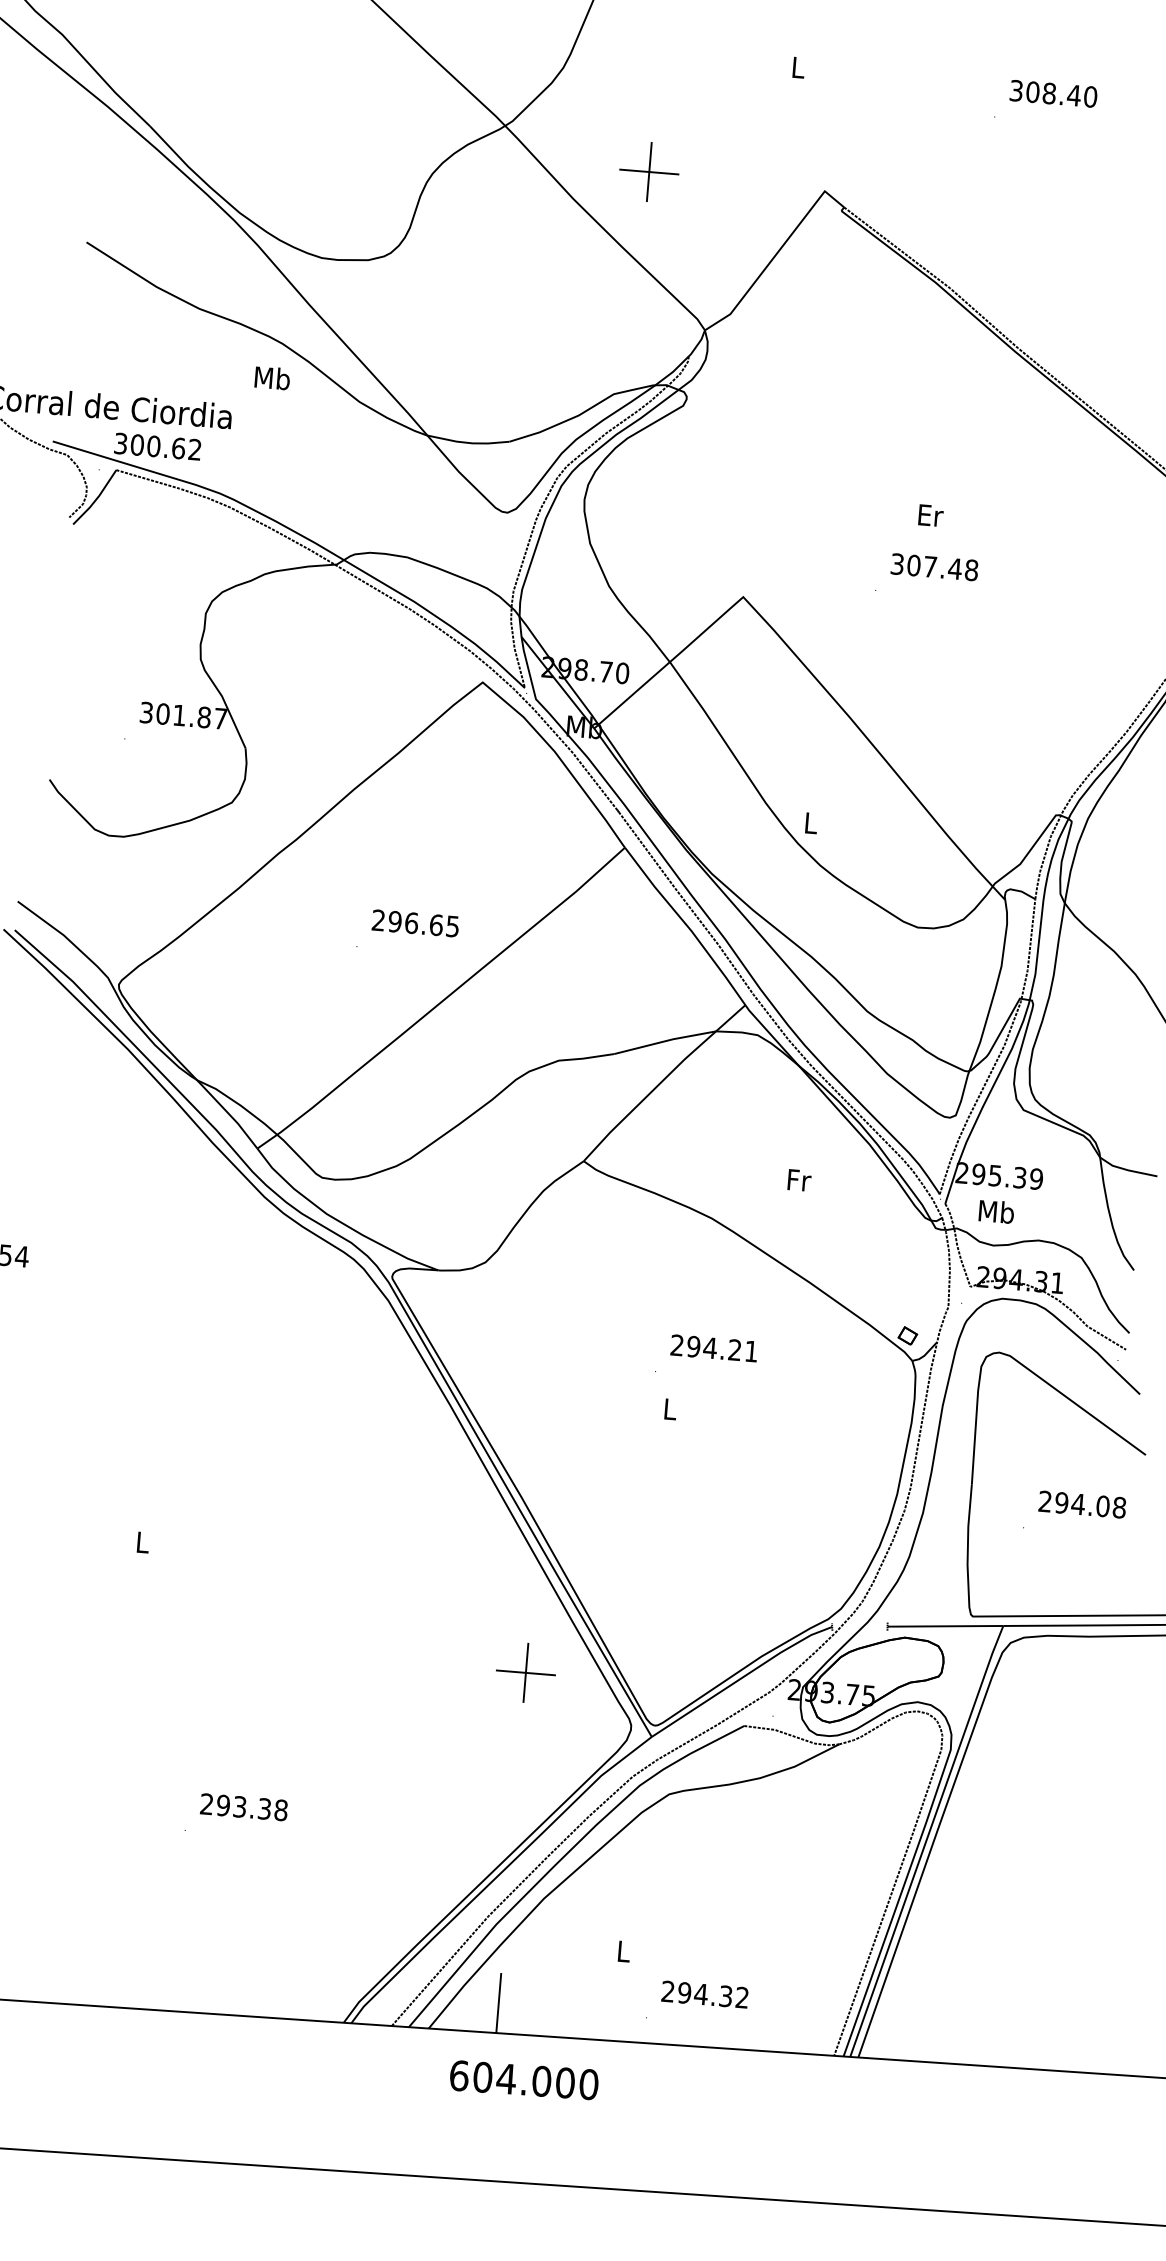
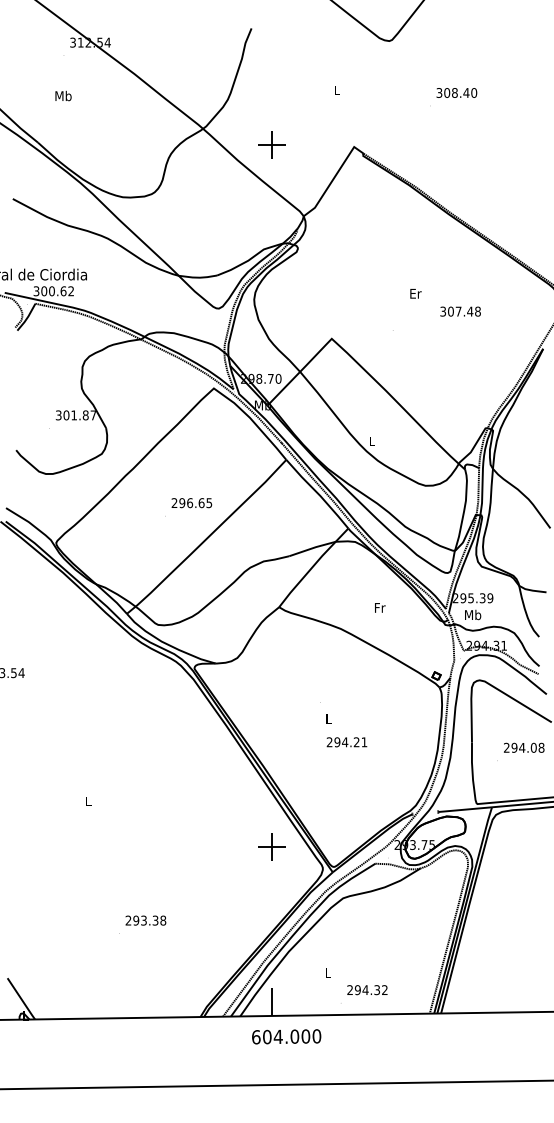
text: (272, 377) -> (63, 95), moved
text: (934, 566) -> (460, 311), moved
text: (713, 1348) -> (346, 742), moved

